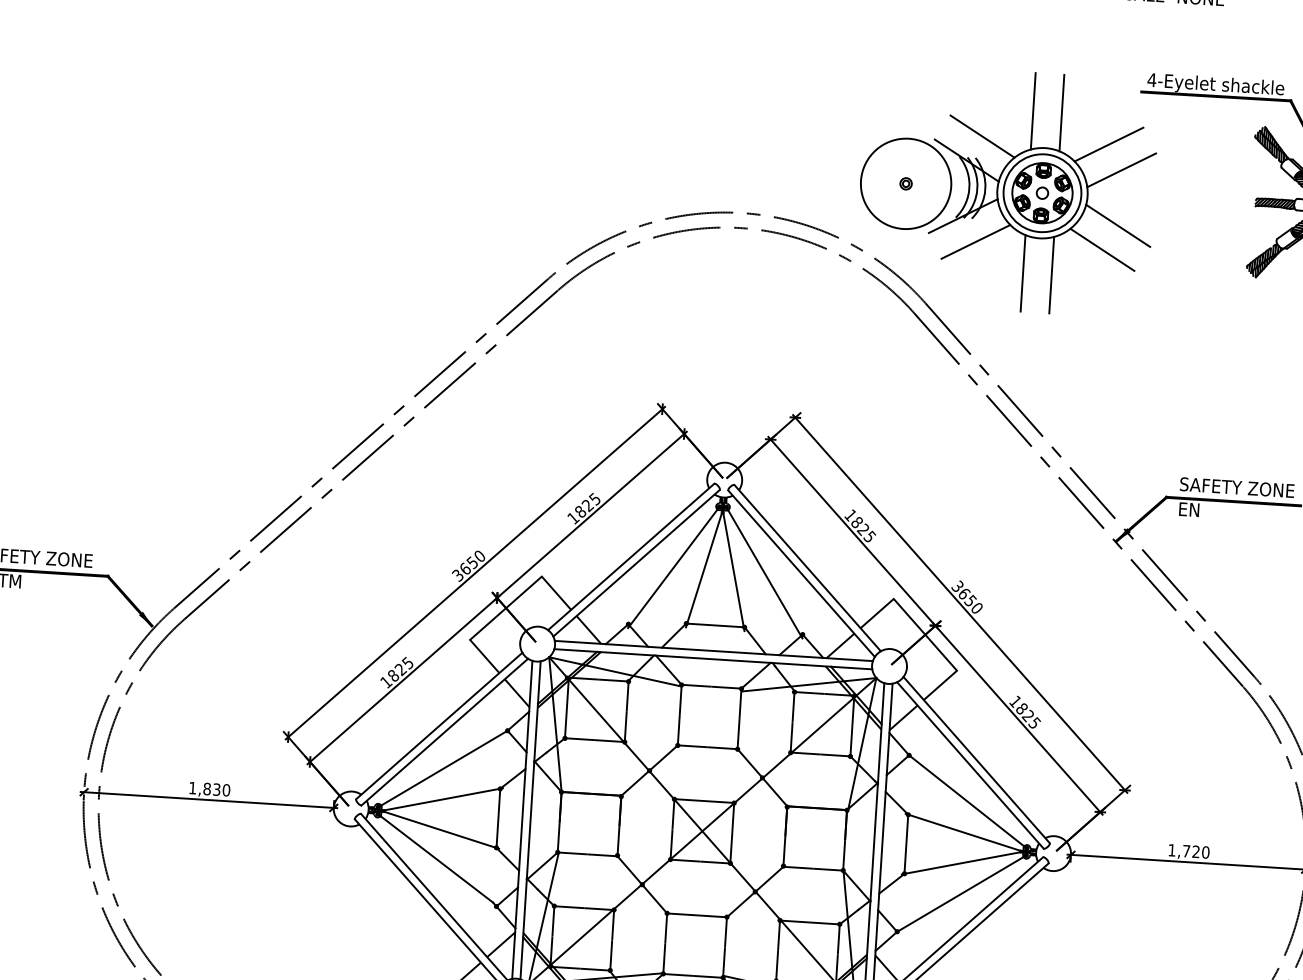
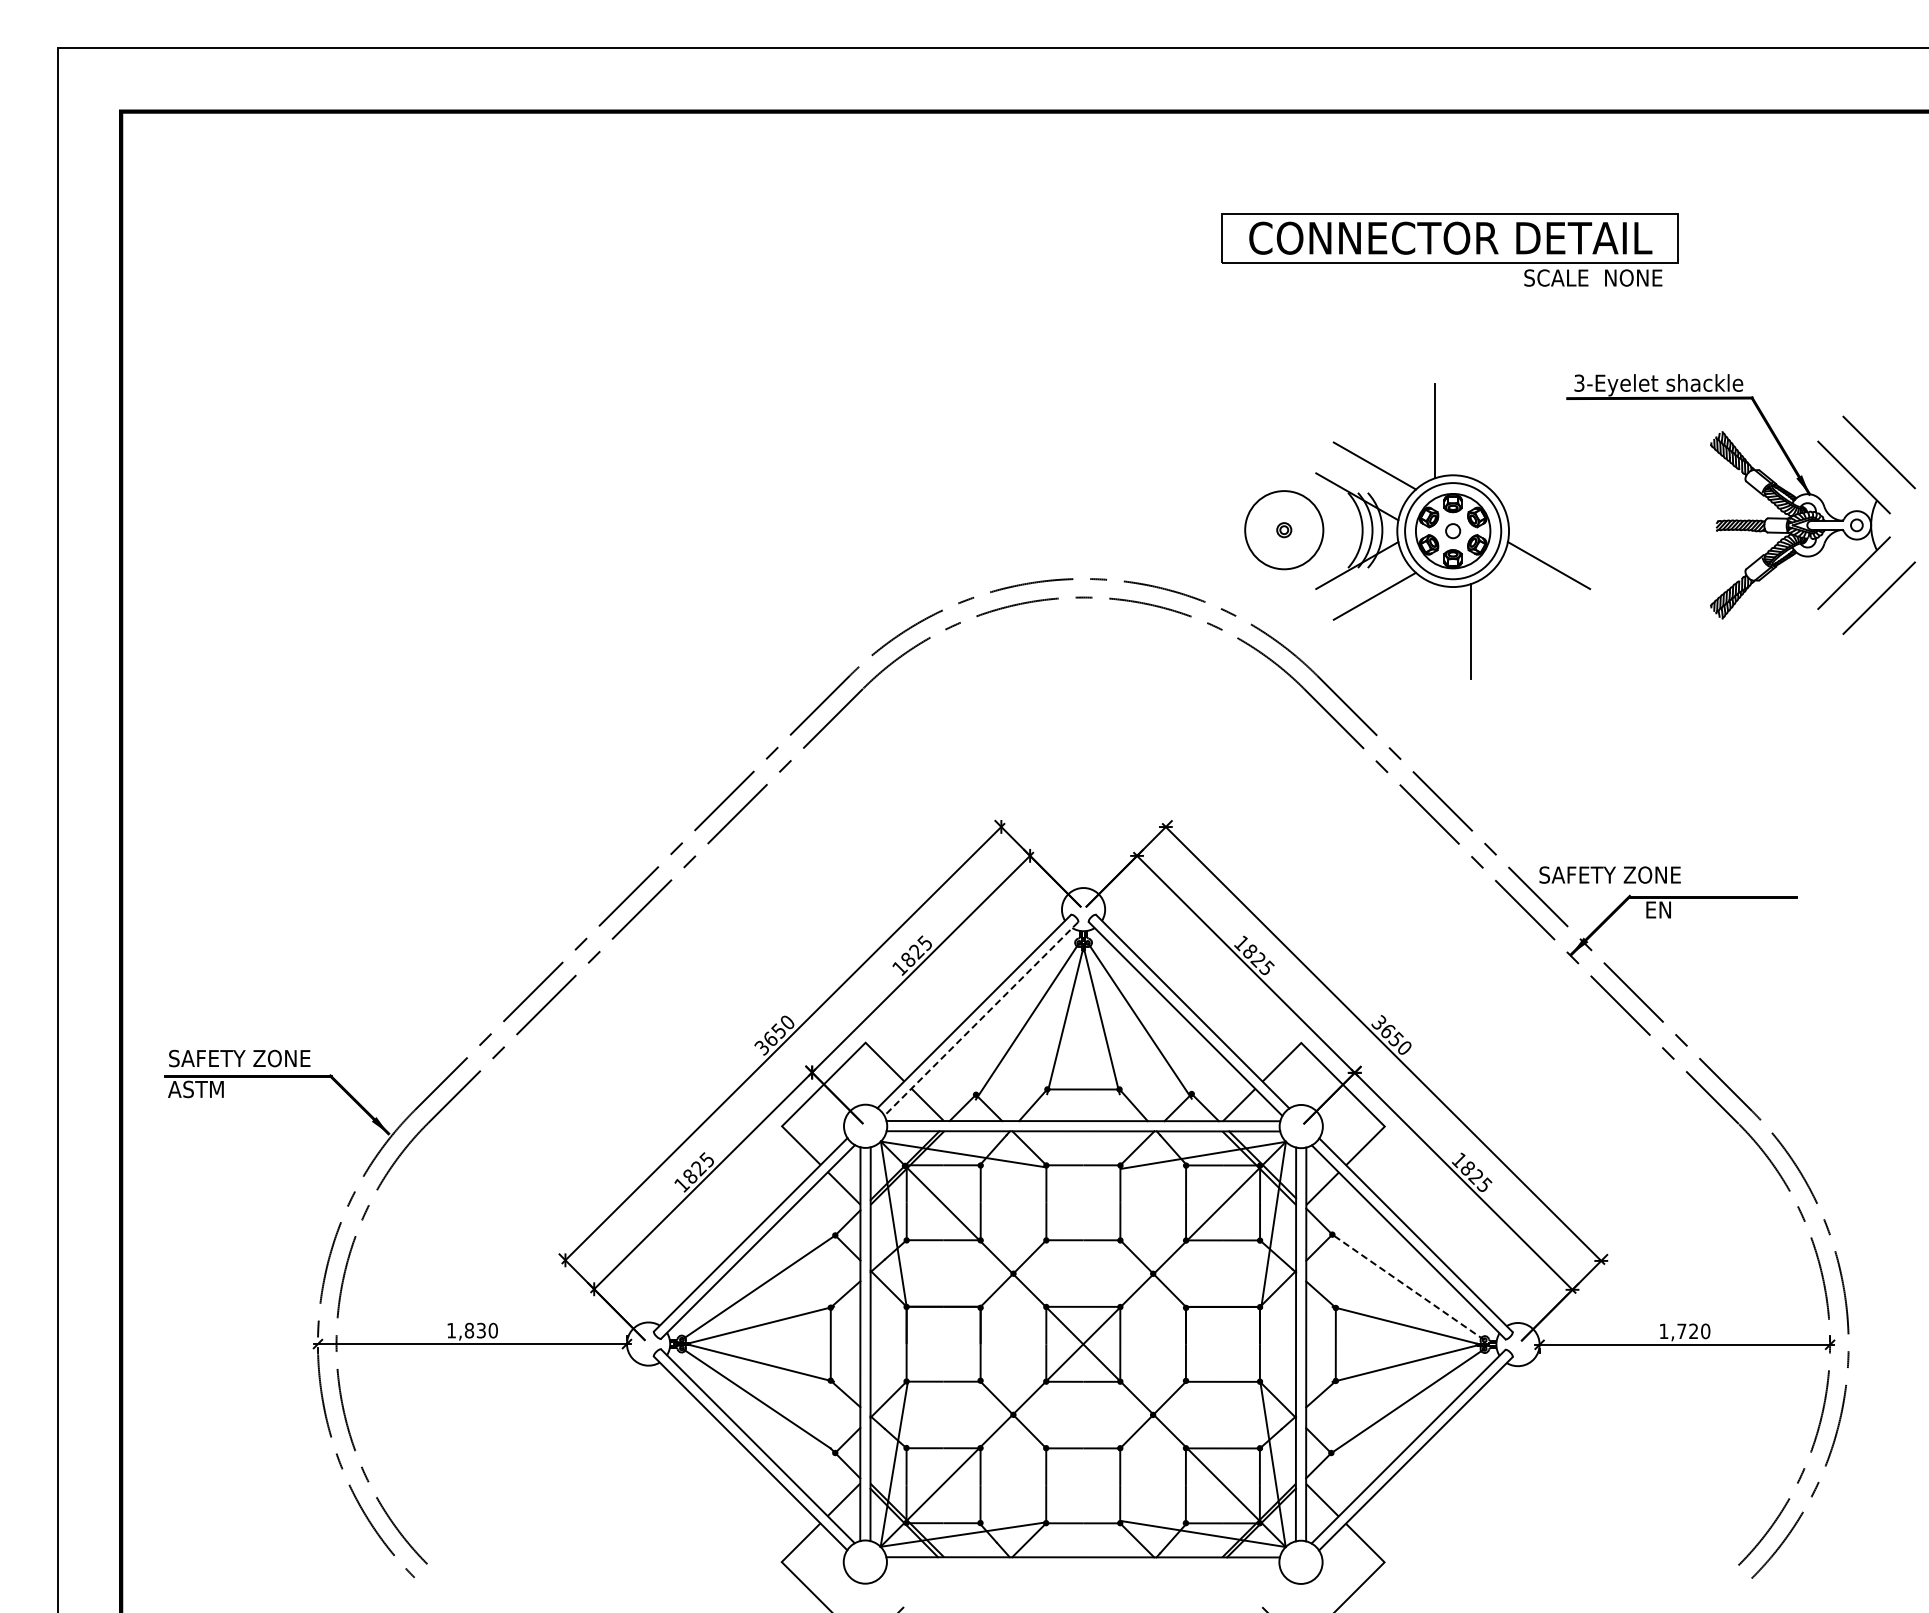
text: (1152, 79) -> (1579, 382), 4-Eyelet -> 3-Eyelet
line: (1061, 112) -> (1470, 430), removed
line: (1109, 144) -> (1531, 465), removed
line: (1121, 170) -> (1548, 496), removed
circle: (906, 184) -> (1284, 530), size x0.7
line: (1102, 249) -> (1531, 595), removed
line: (1023, 273) -> (1435, 631), removed
text: (1236, 487) -> (1609, 874), moved
line: (636, 562) -> (981, 1018), solid -> dashed
line: (967, 801) -> (1408, 1287), solid -> dashed

